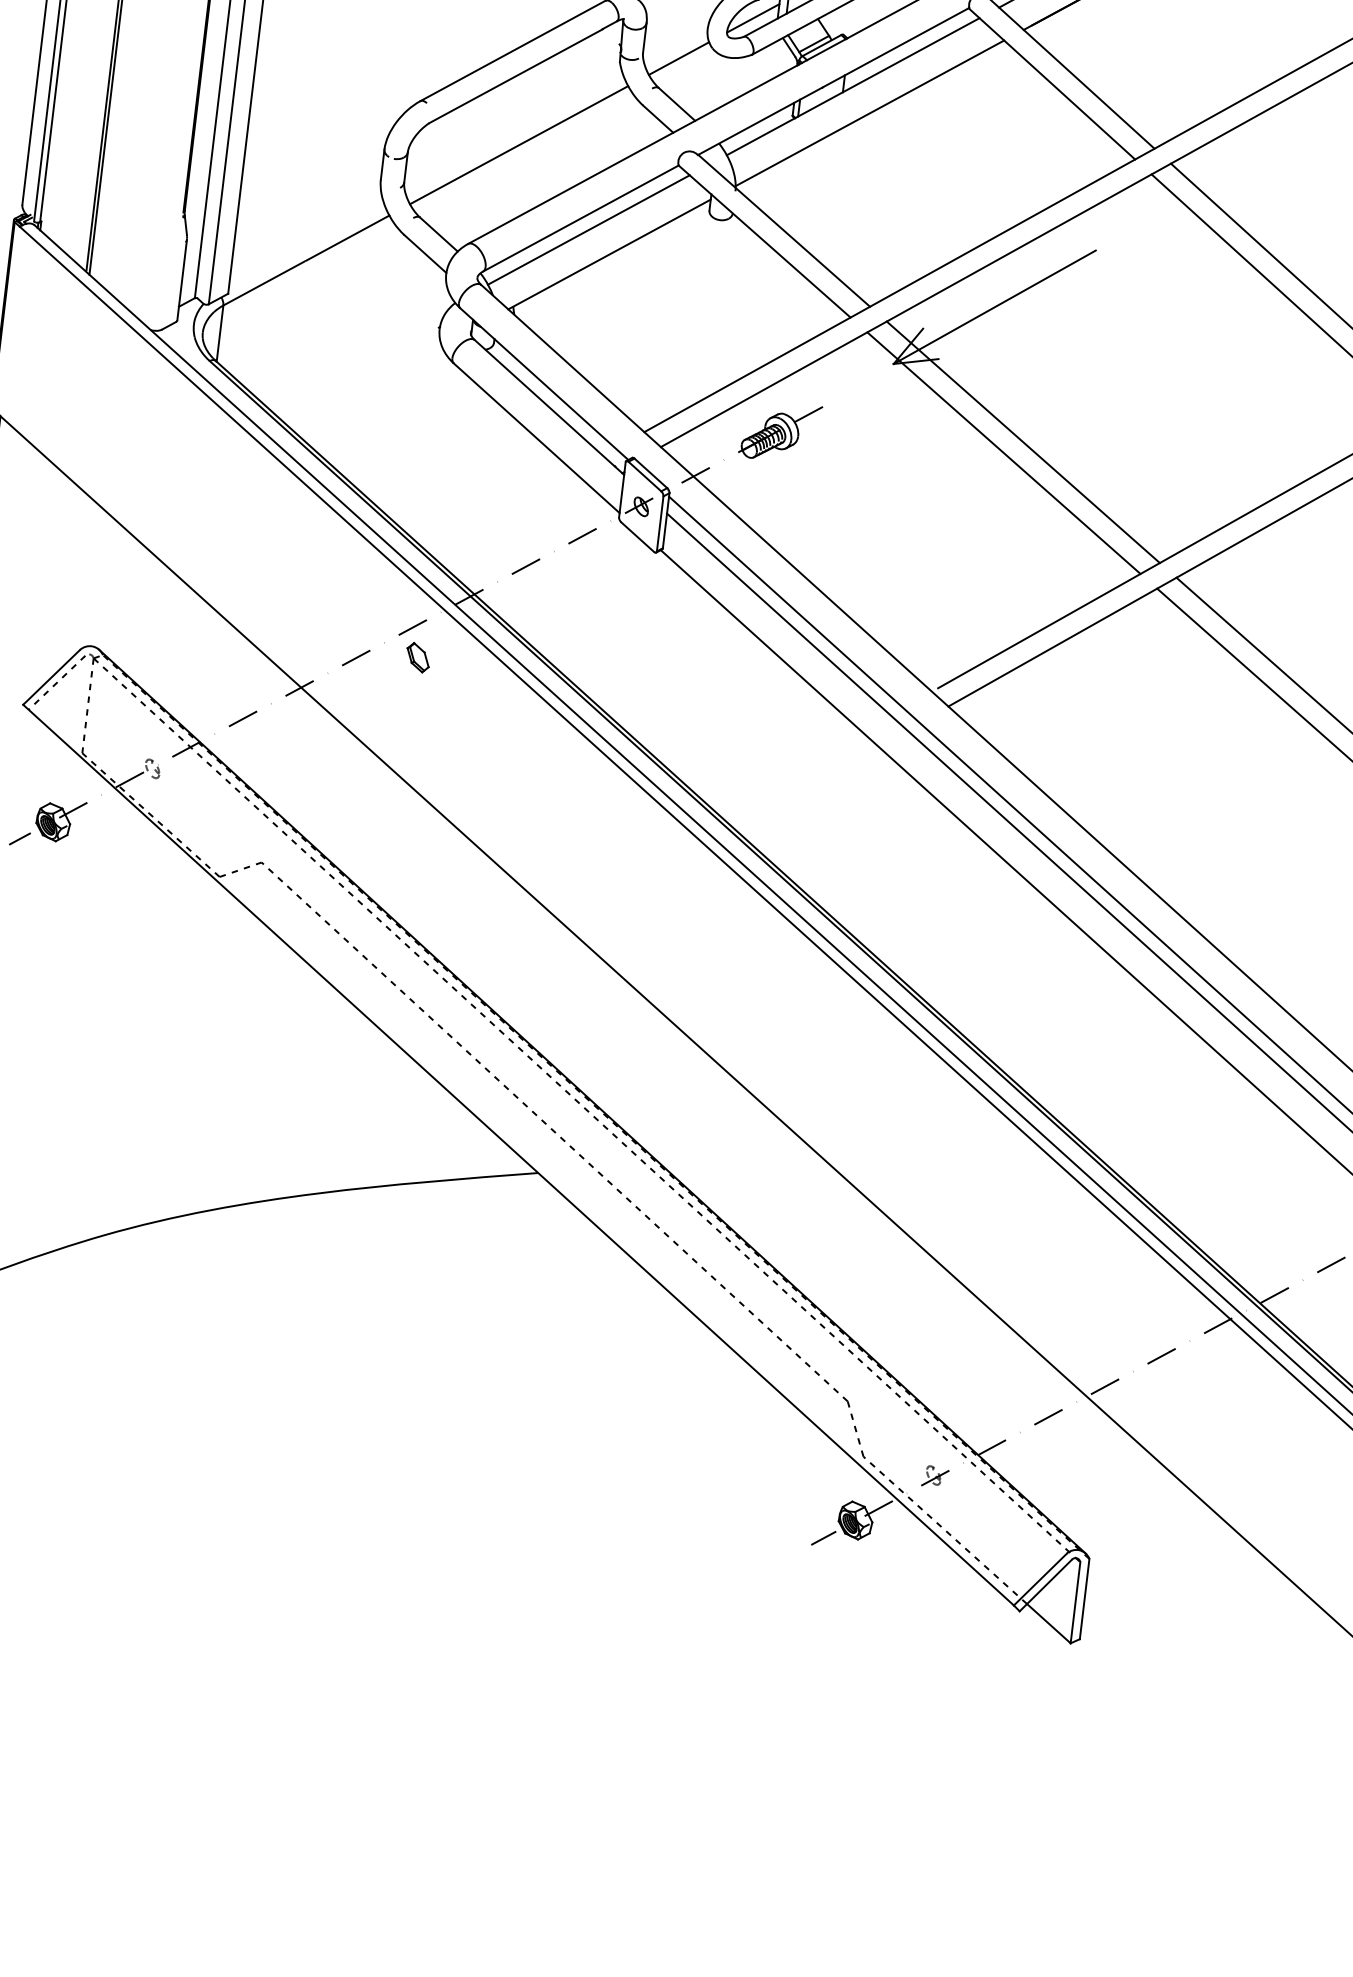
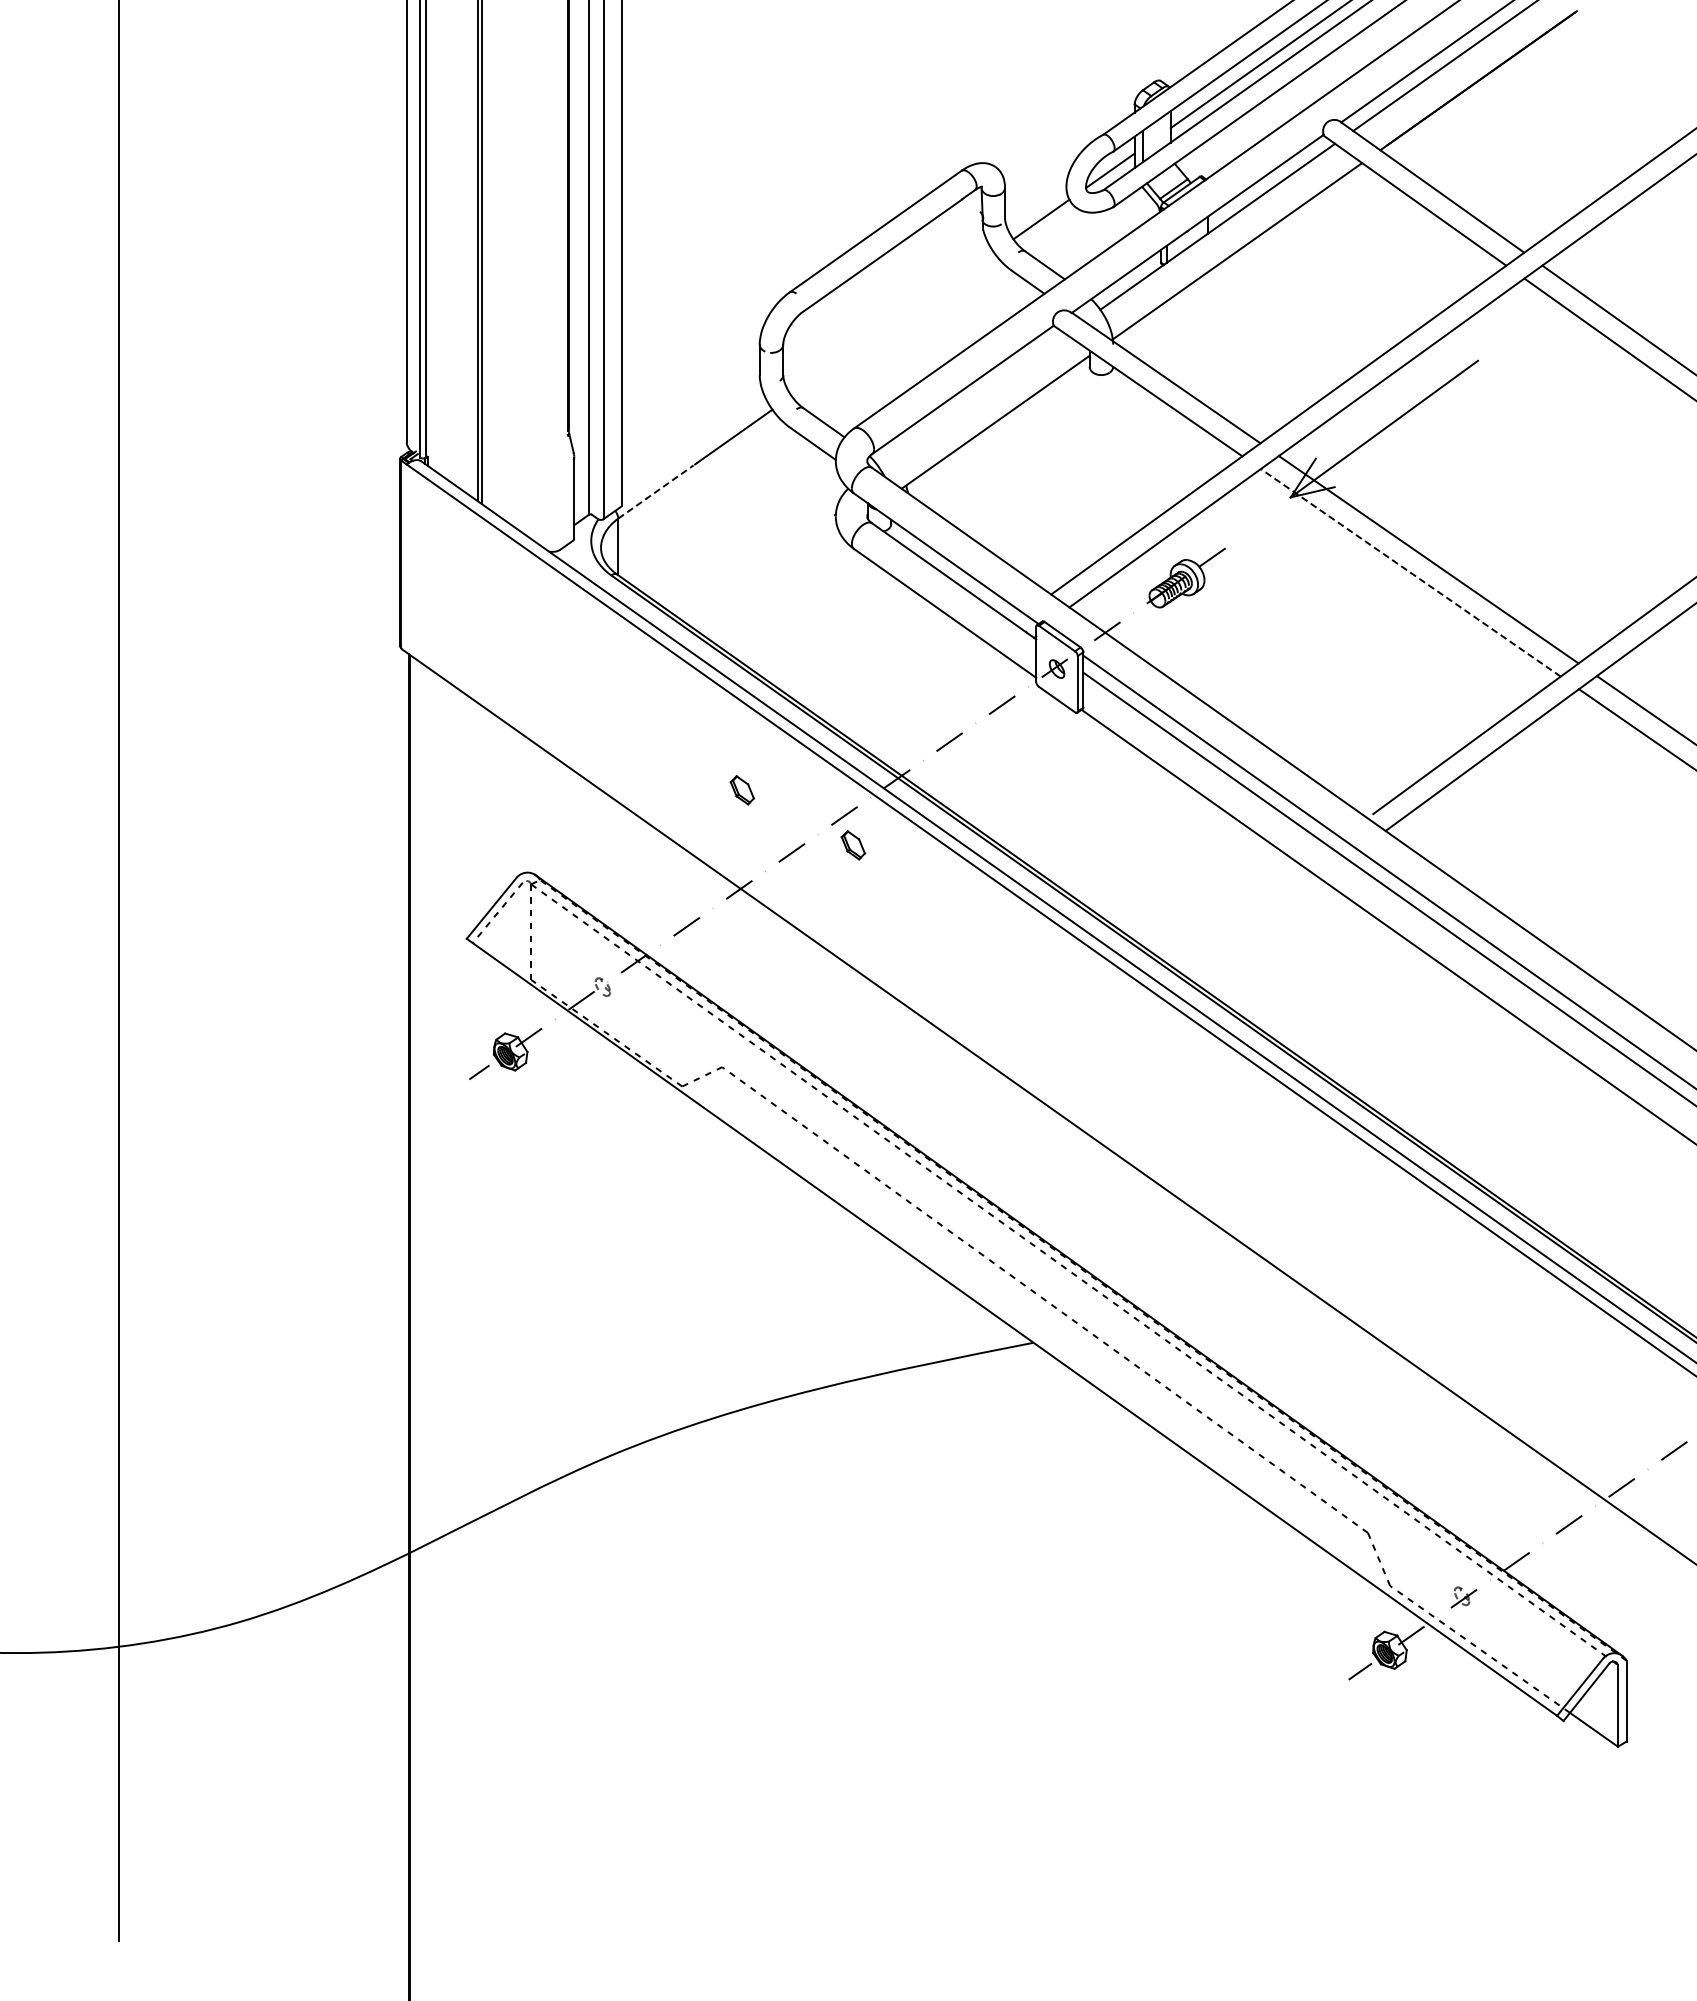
line: (518, 144) -> (892, 323), removed
line: (588, 230) -> (971, 400), removed
line: (264, 283) -> (656, 491), solid -> dashed
line: (1003, 452) -> (1410, 572), solid -> dashed
part: (313, 590) -> (741, 790), added

